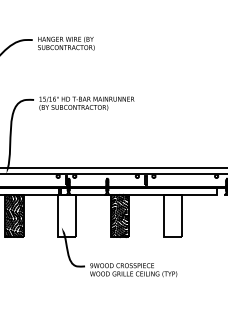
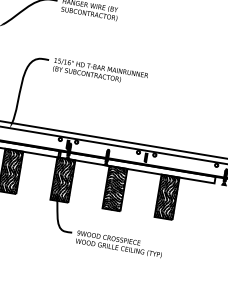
hatch: (67, 215) -> (63, 179), added
hatch: (172, 215) -> (166, 196), added

